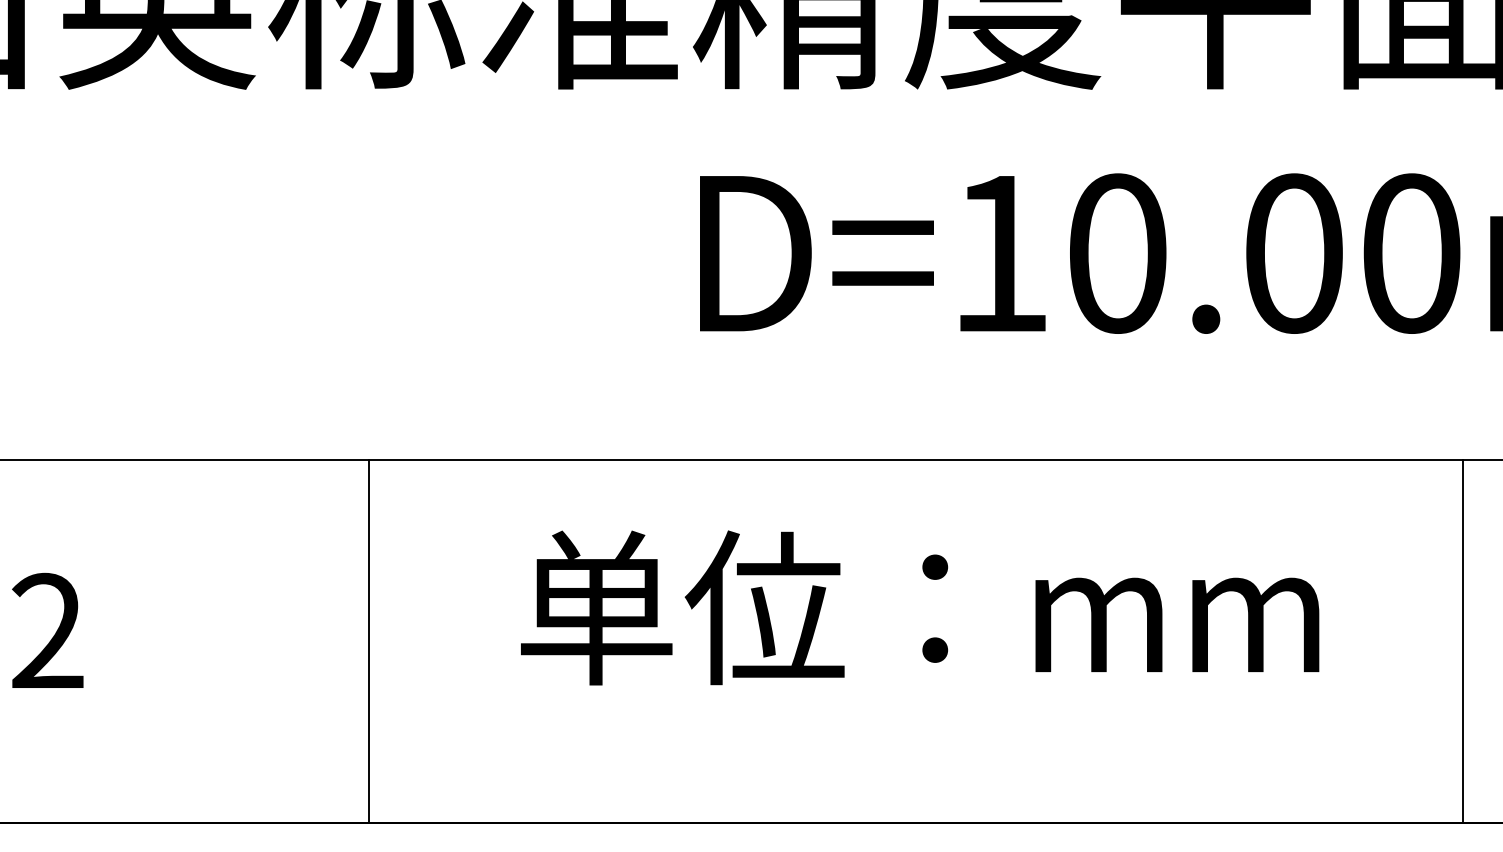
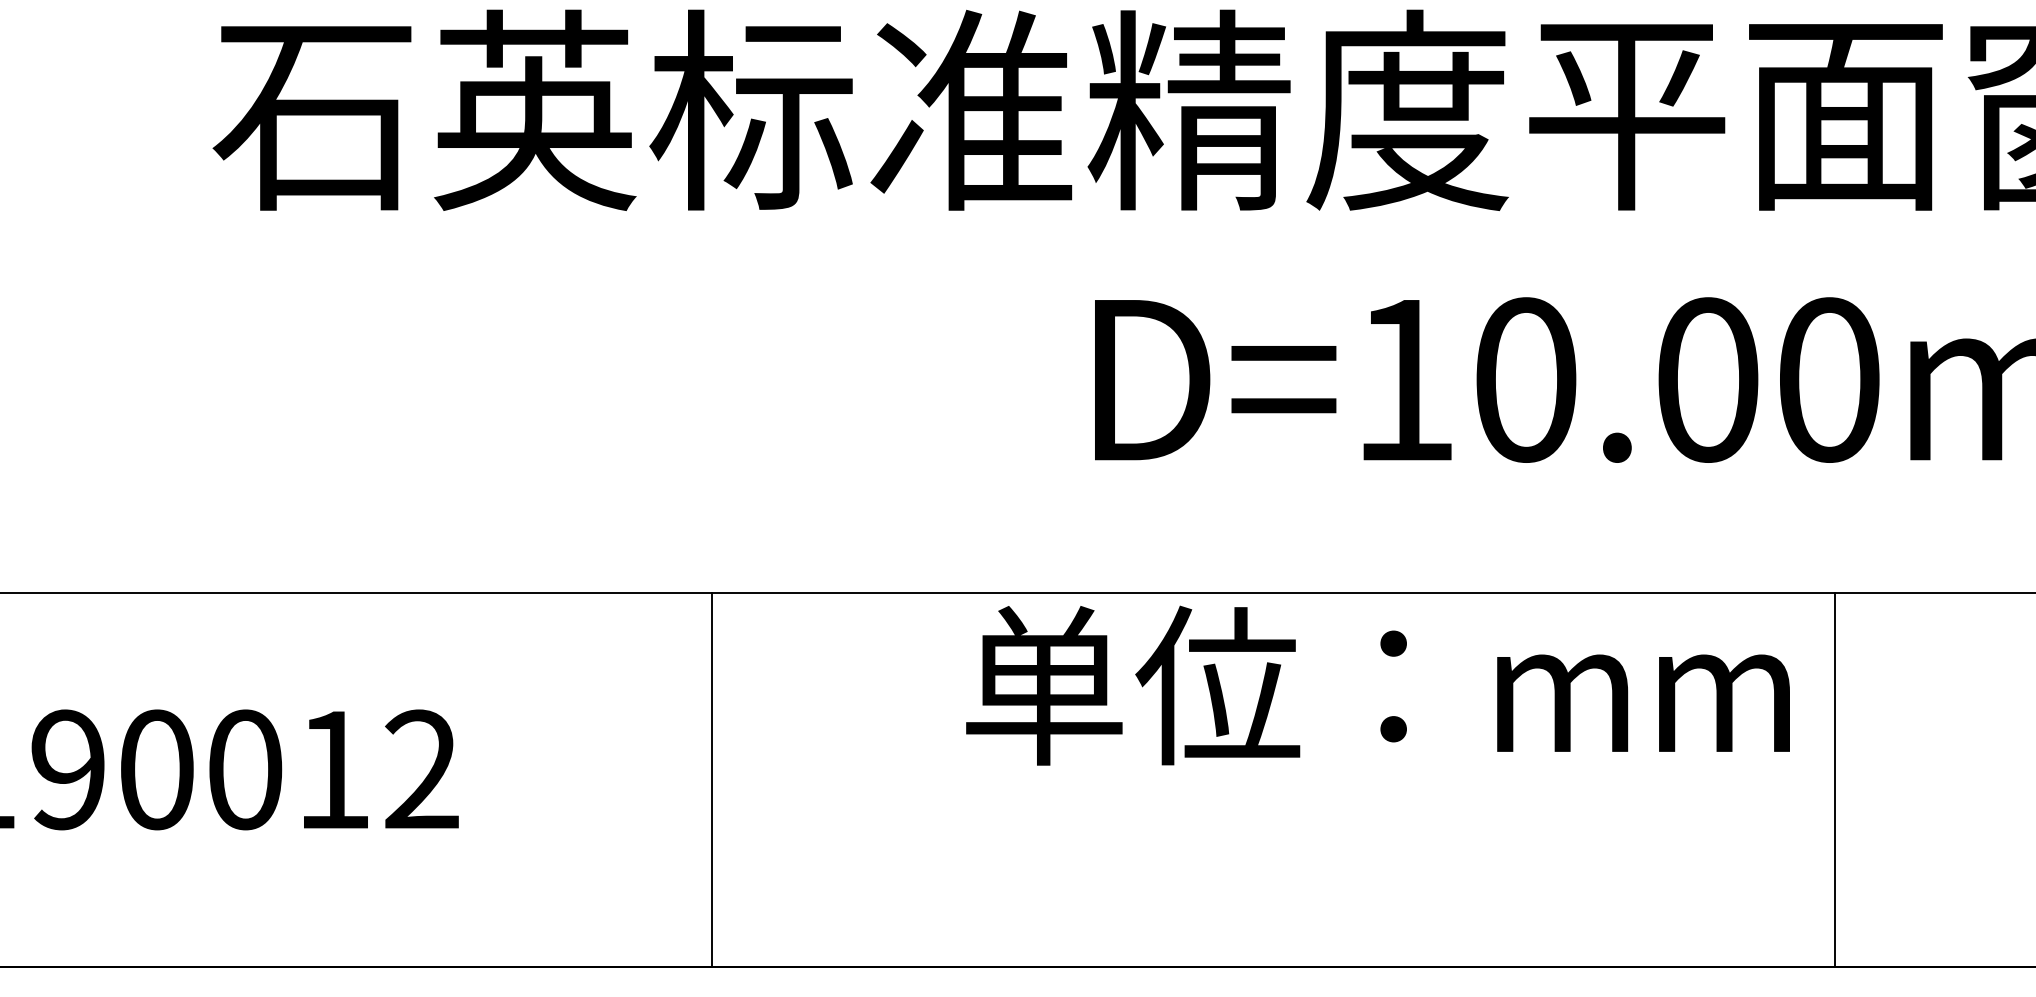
text: (919, 607) -> (1377, 685), moved
line: (369, 640) -> (712, 779), moved
line: (1463, 640) -> (1834, 779), moved

